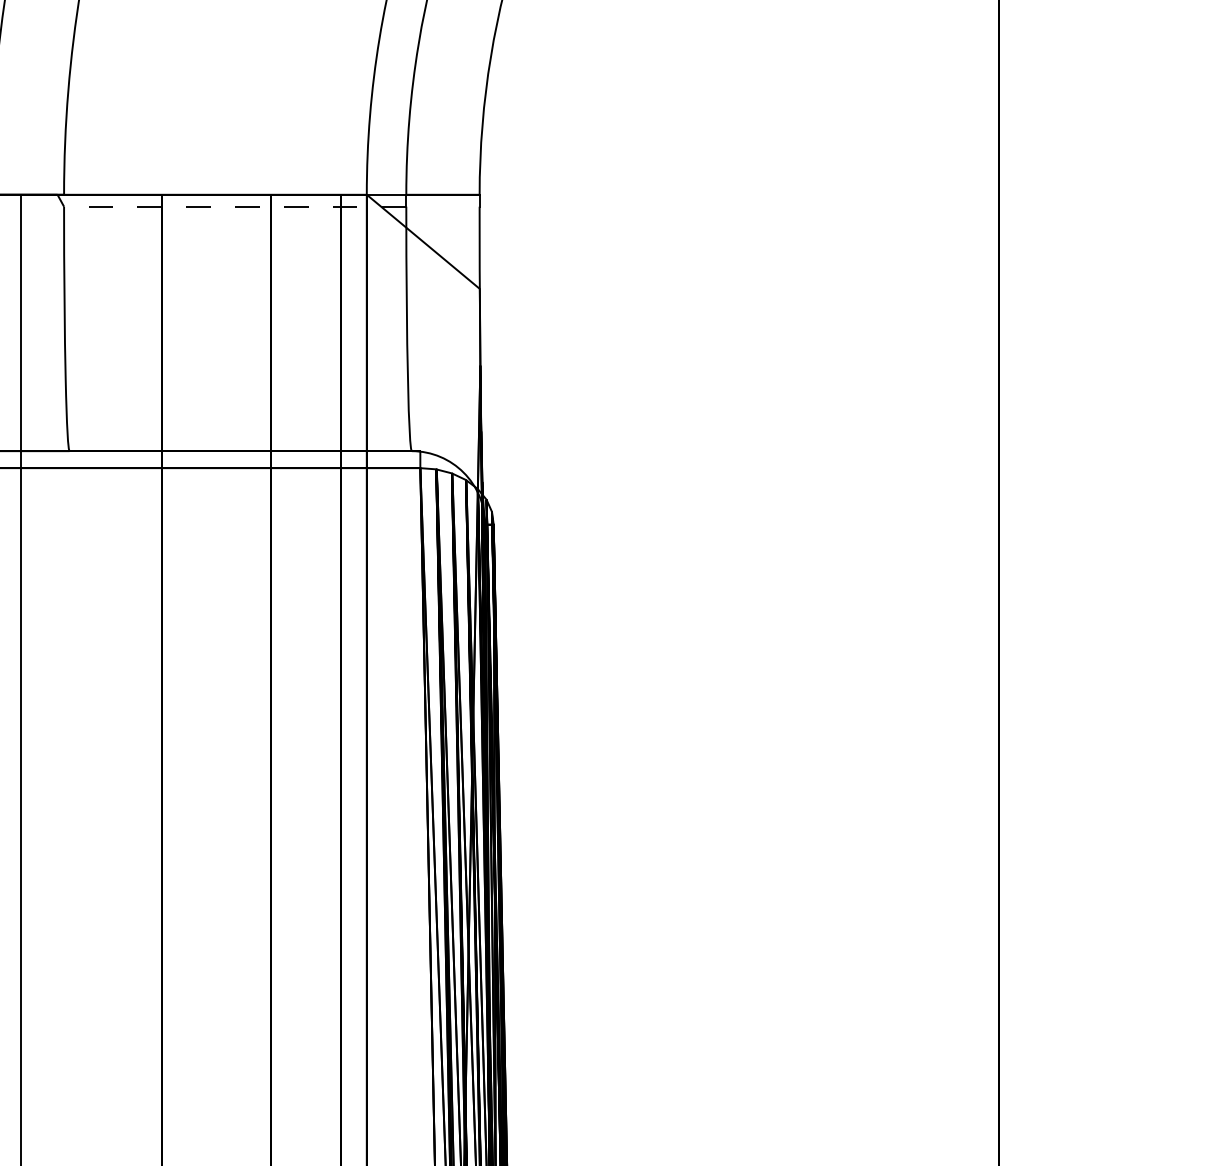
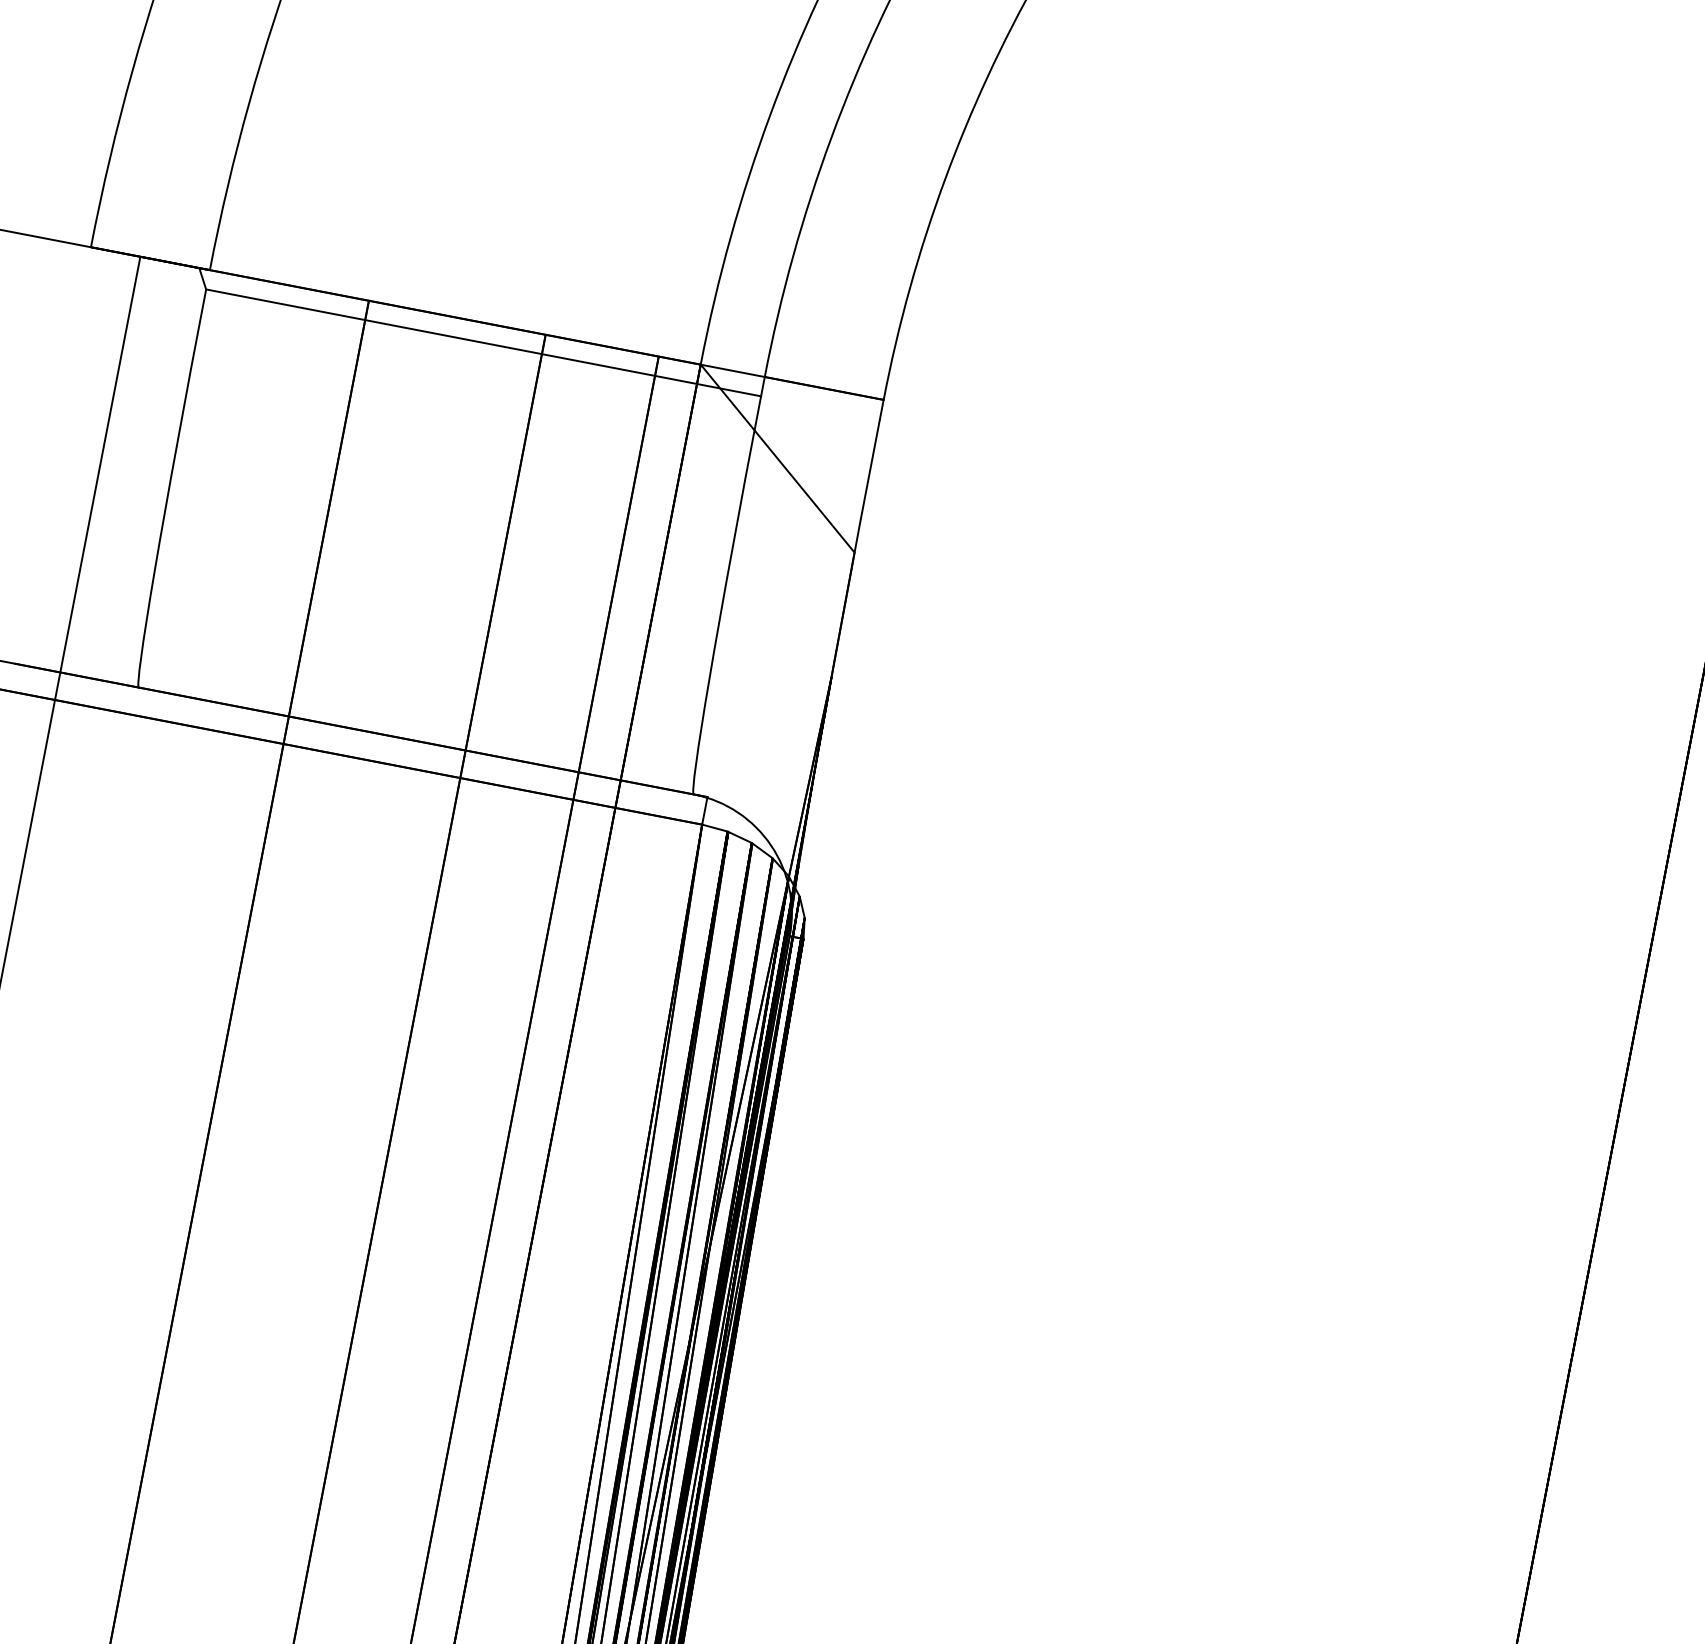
line: (234, 206) -> (482, 342), dashed -> solid

